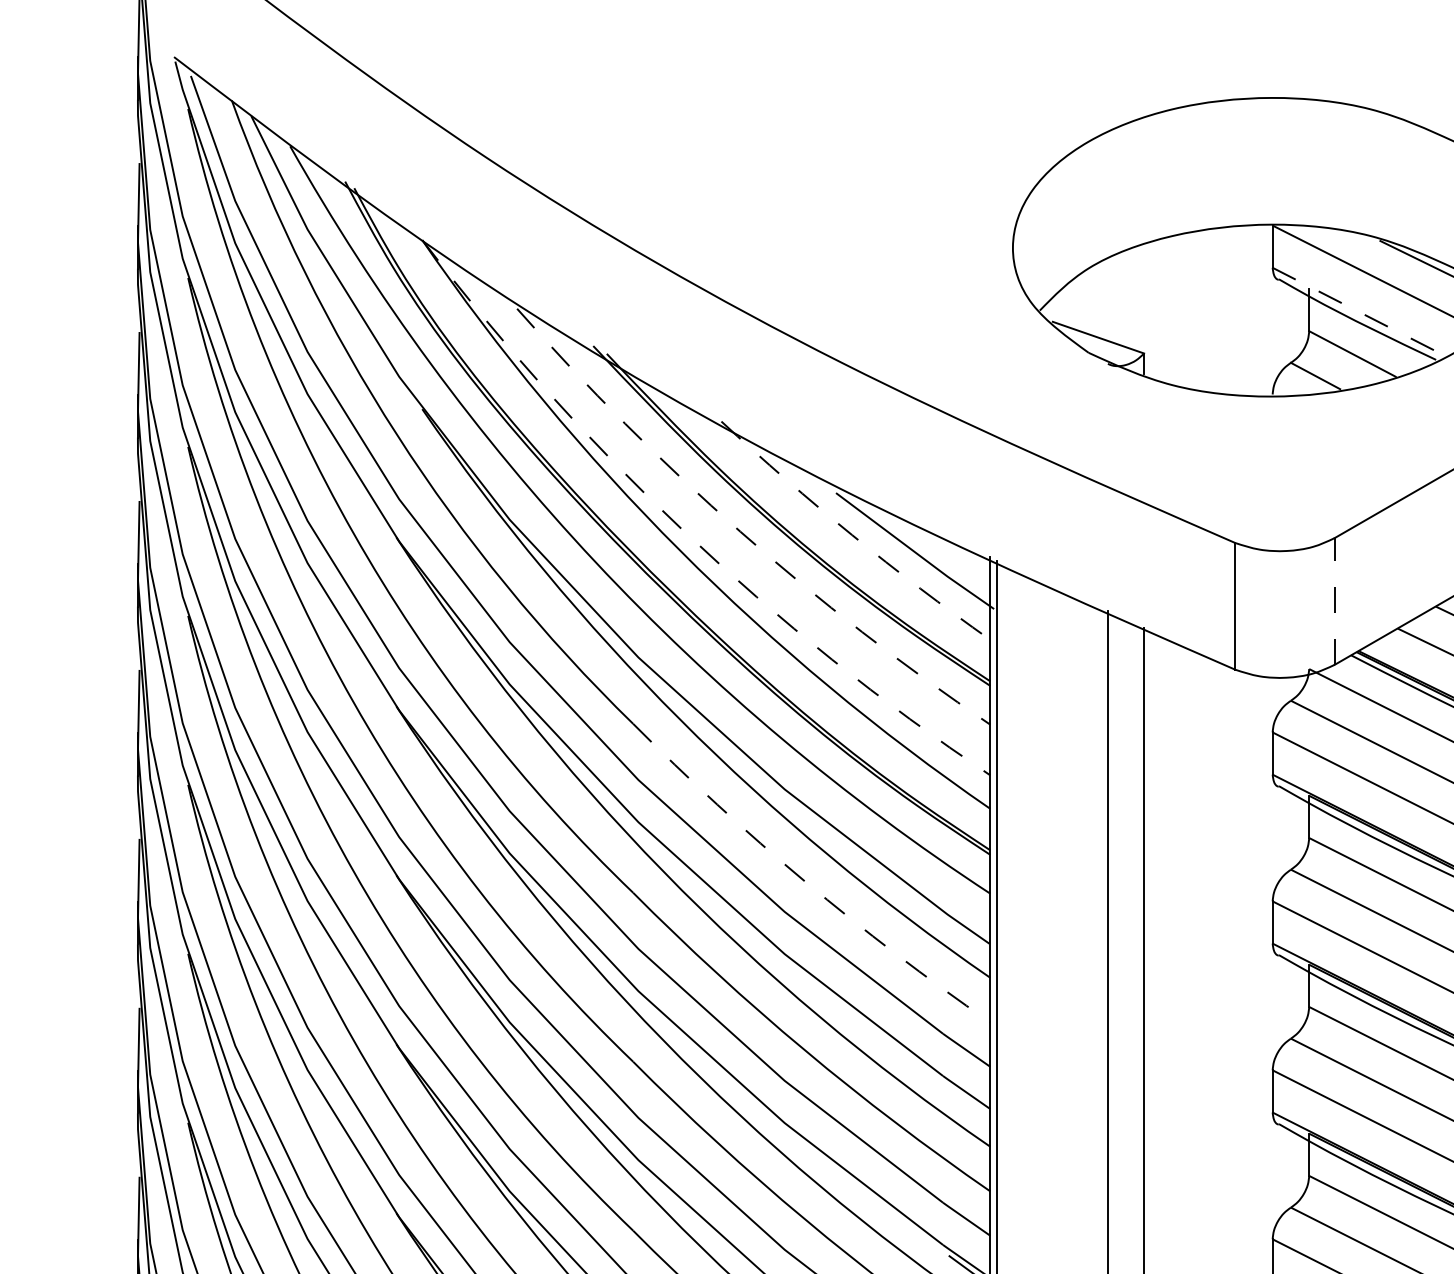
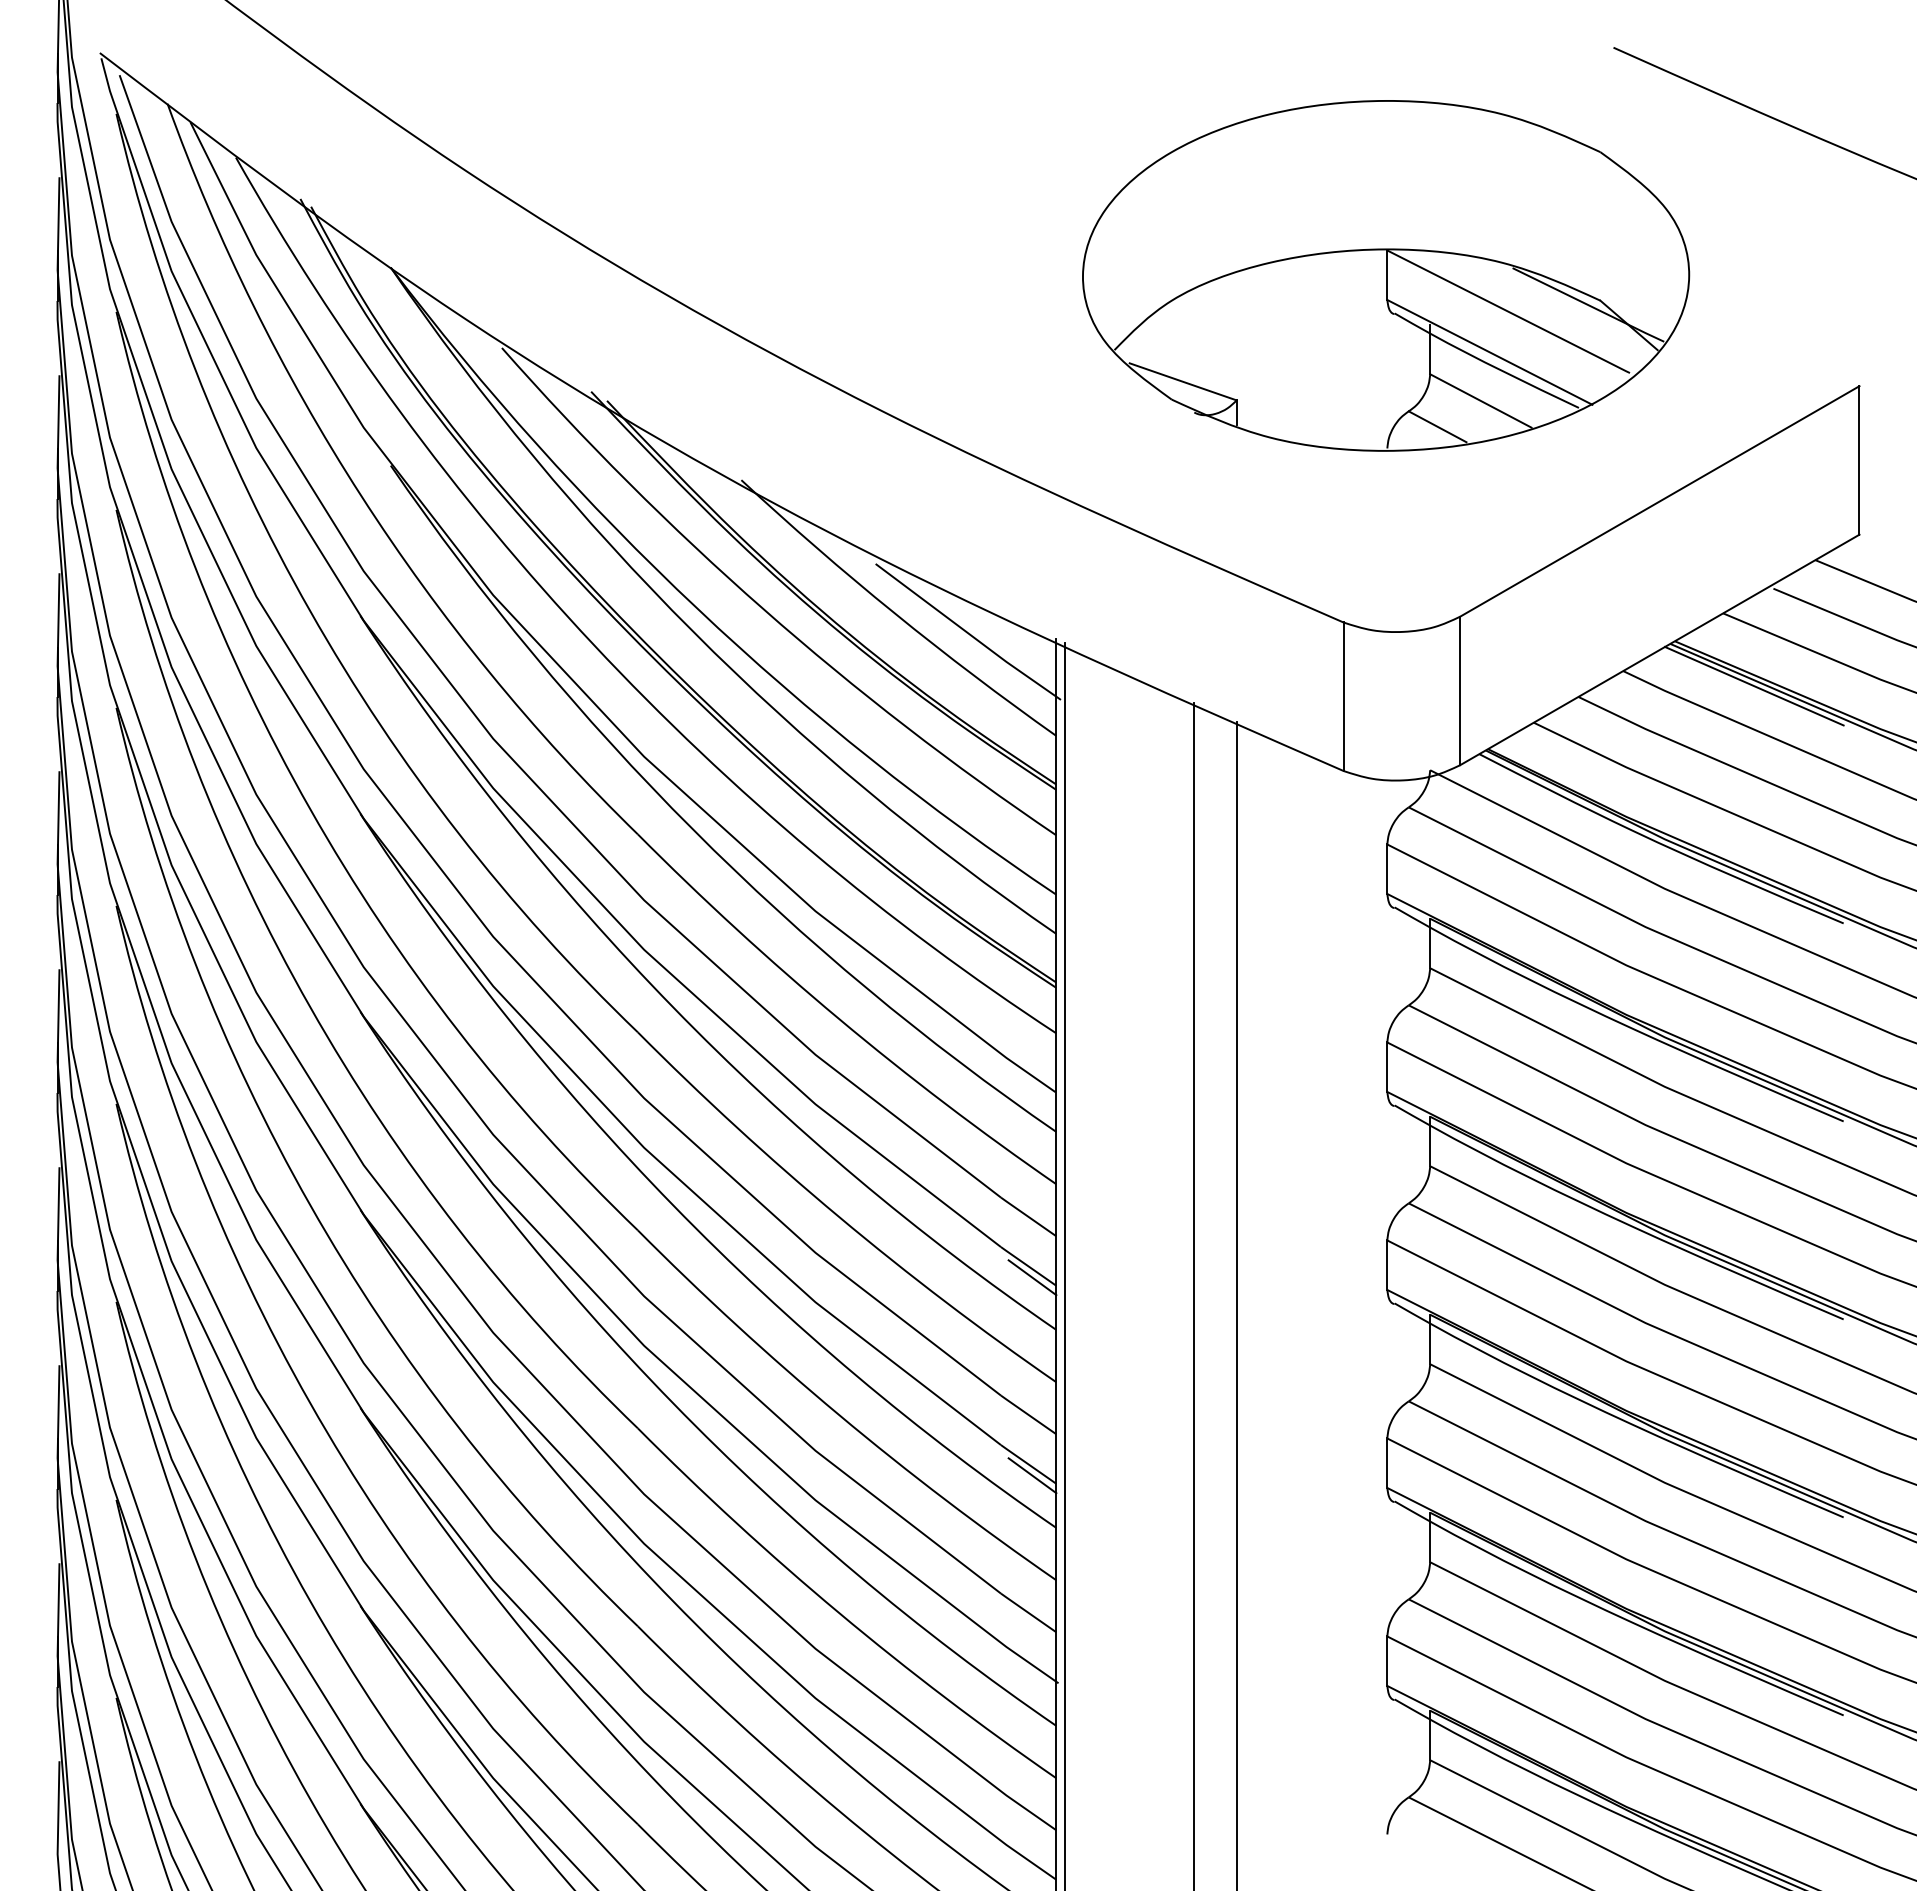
line: (1360, 312) -> (1490, 352), dashed -> solid
arc: (684, 531) -> (697, 608), dashed -> solid
arc: (740, 531) -> (763, 609), dashed -> solid
arc: (852, 535) -> (894, 613), dashed -> solid
line: (1335, 601) -> (1460, 690), dashed -> solid
arc: (805, 880) -> (839, 1018), dashed -> solid
line: (969, 1101) -> (1032, 1277), added

